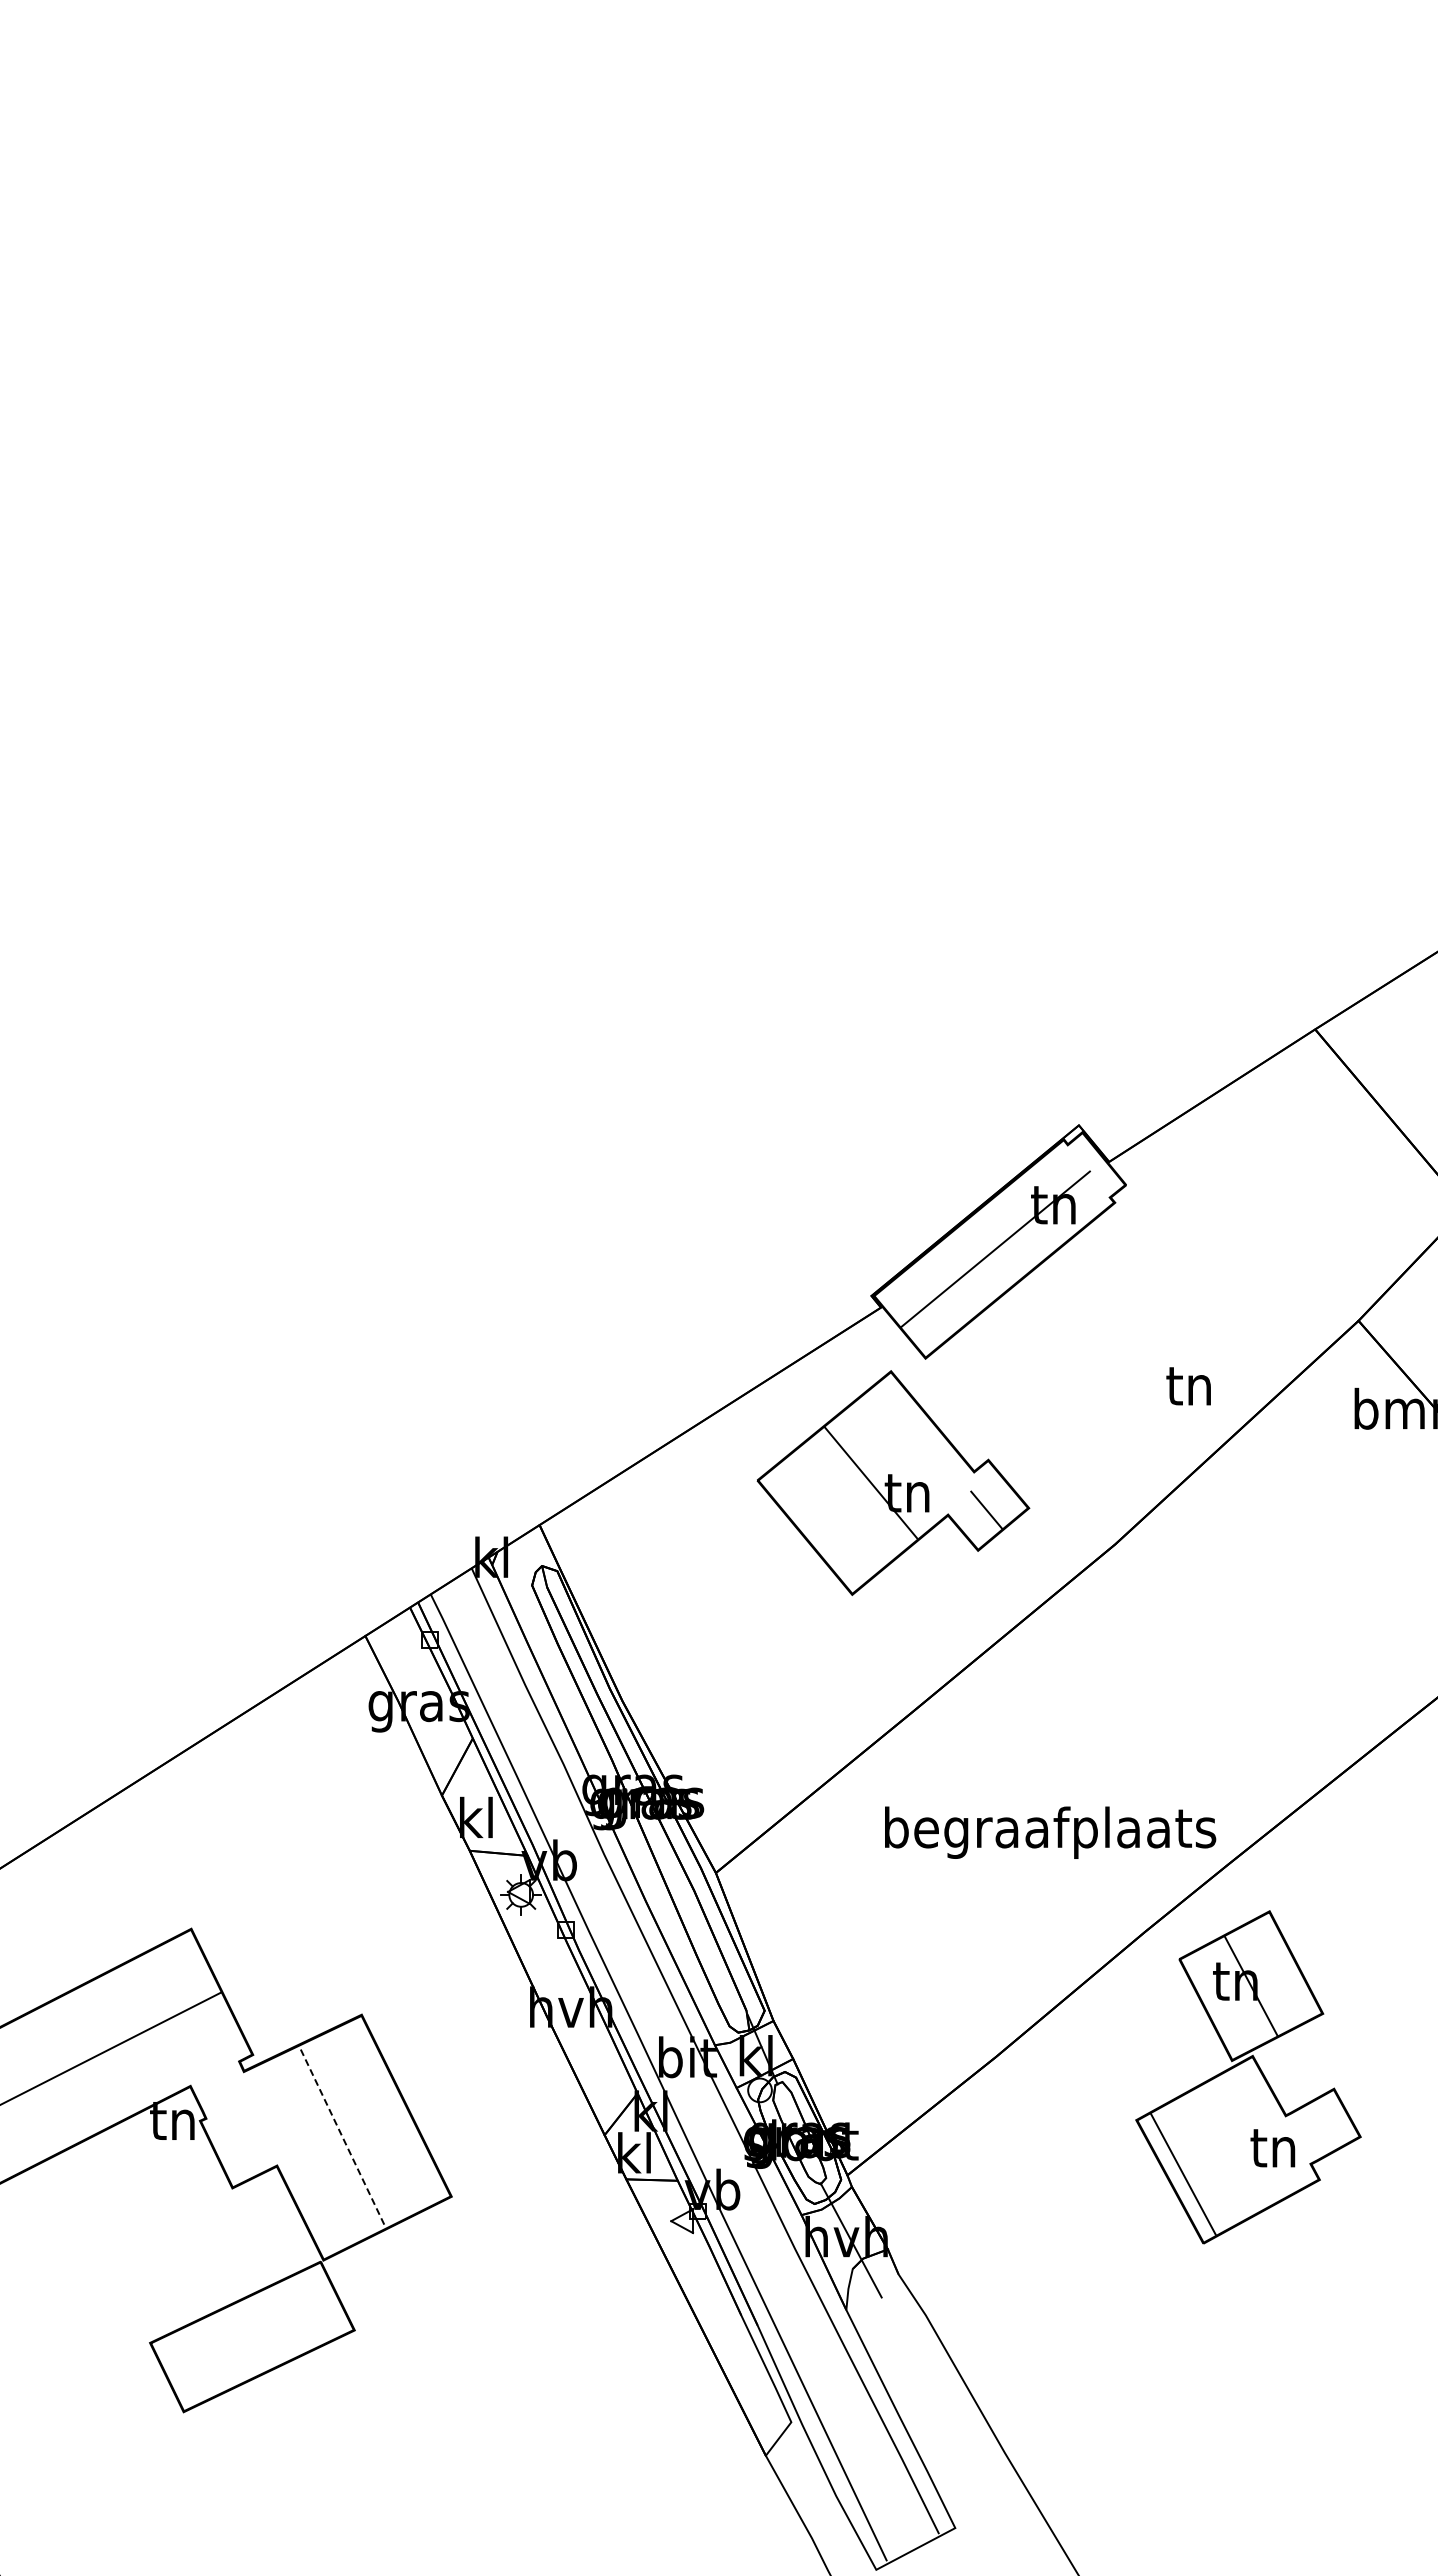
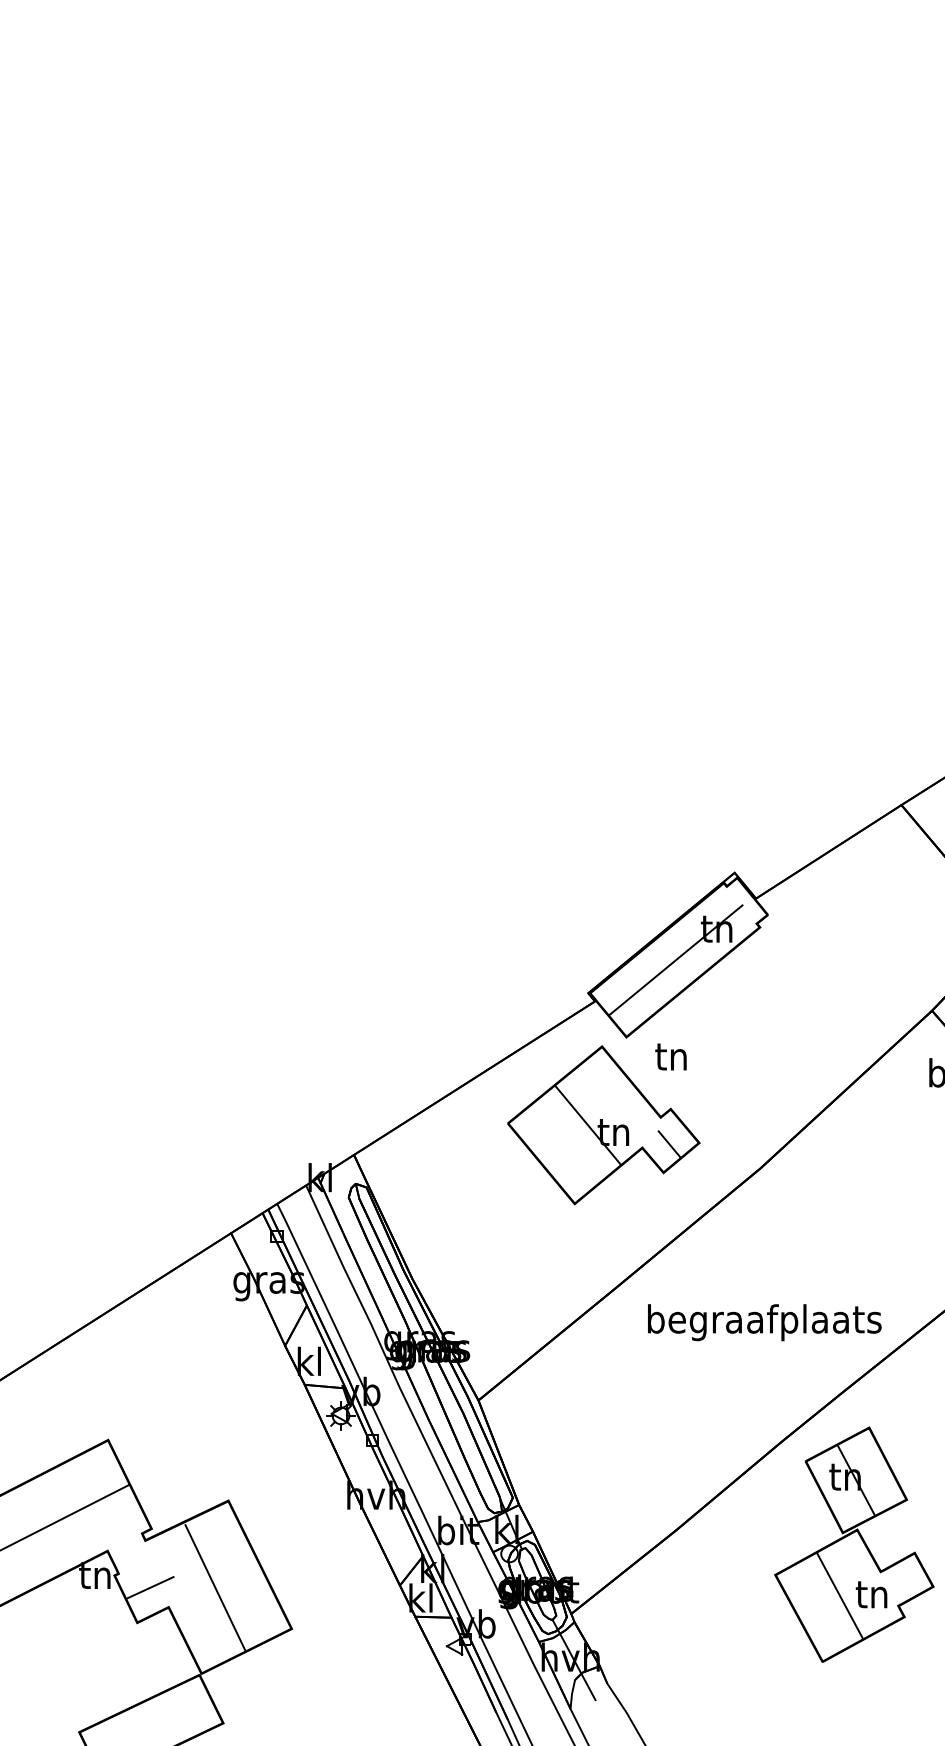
text: (1188, 1386) -> (670, 1057), moved
text: (1050, 1832) -> (764, 1322), moved
line: (250, 2138) -> (149, 1587), added
line: (343, 2138) -> (215, 1587), dashed -> solid
line: (1182, 2173) -> (839, 1595), moved

